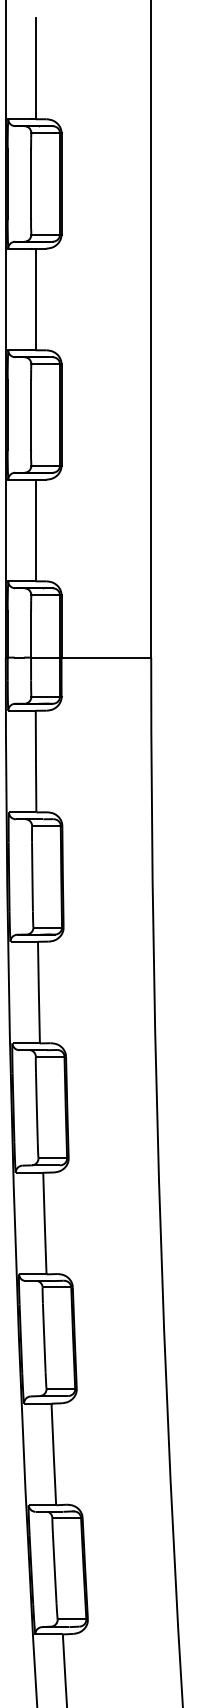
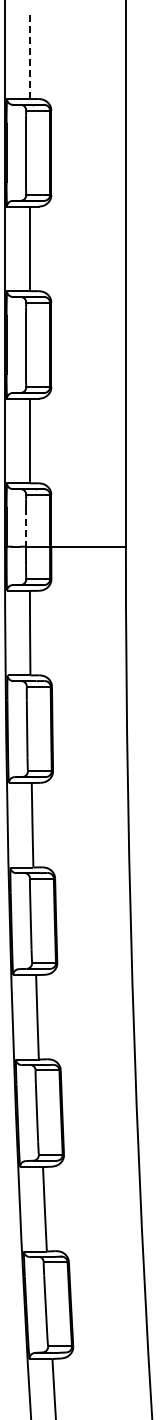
line: (35, 68) -> (29, 56), solid -> dashed
line: (31, 634) -> (26, 527), solid -> dashed

